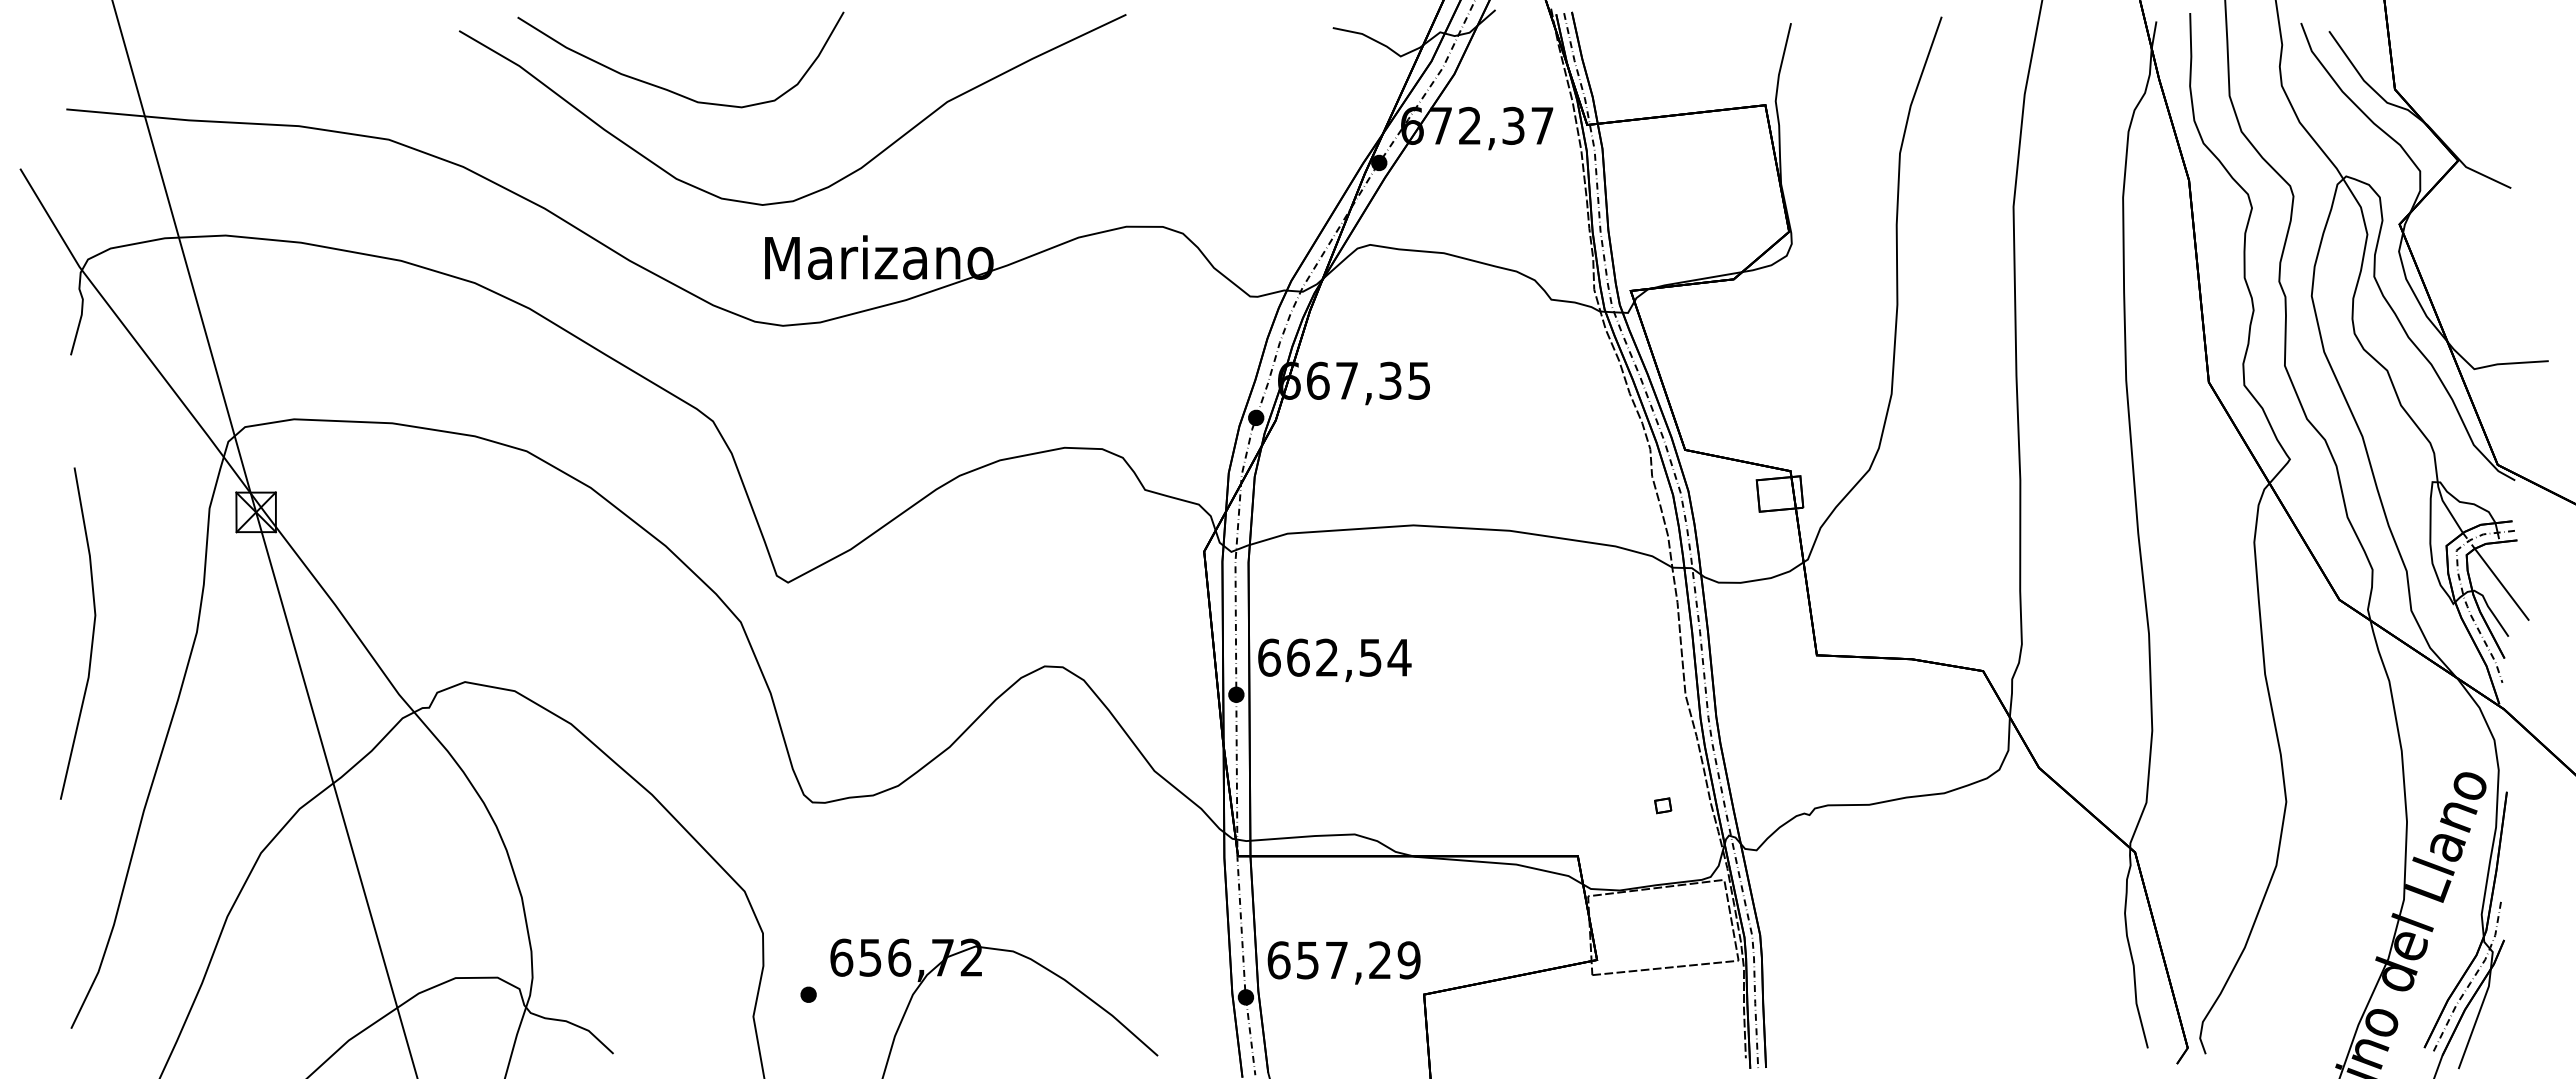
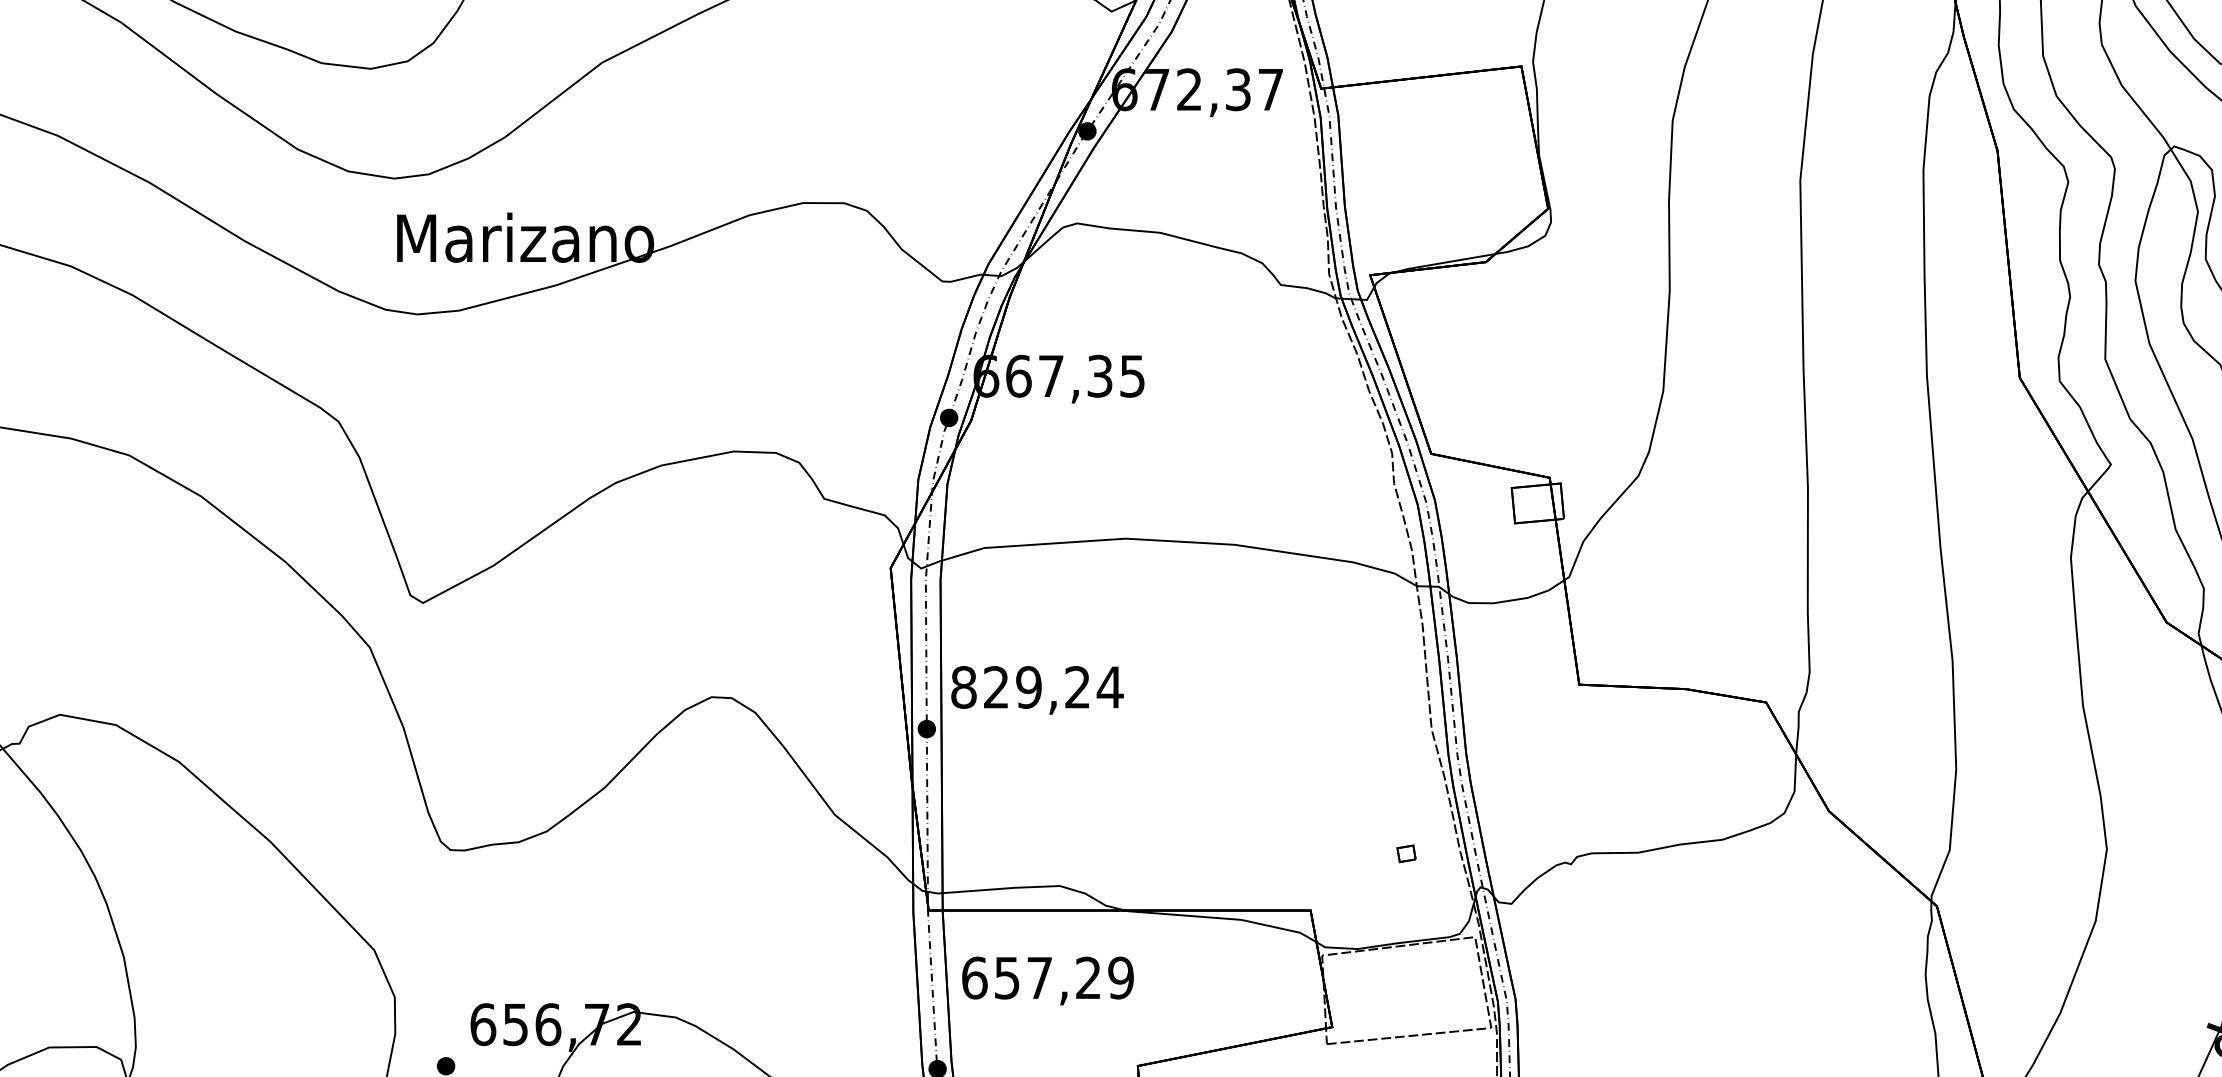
text: (1319, 657) -> (1020, 687), 662,54 -> 829,24
text: (1343, 962) -> (1047, 980), moved

